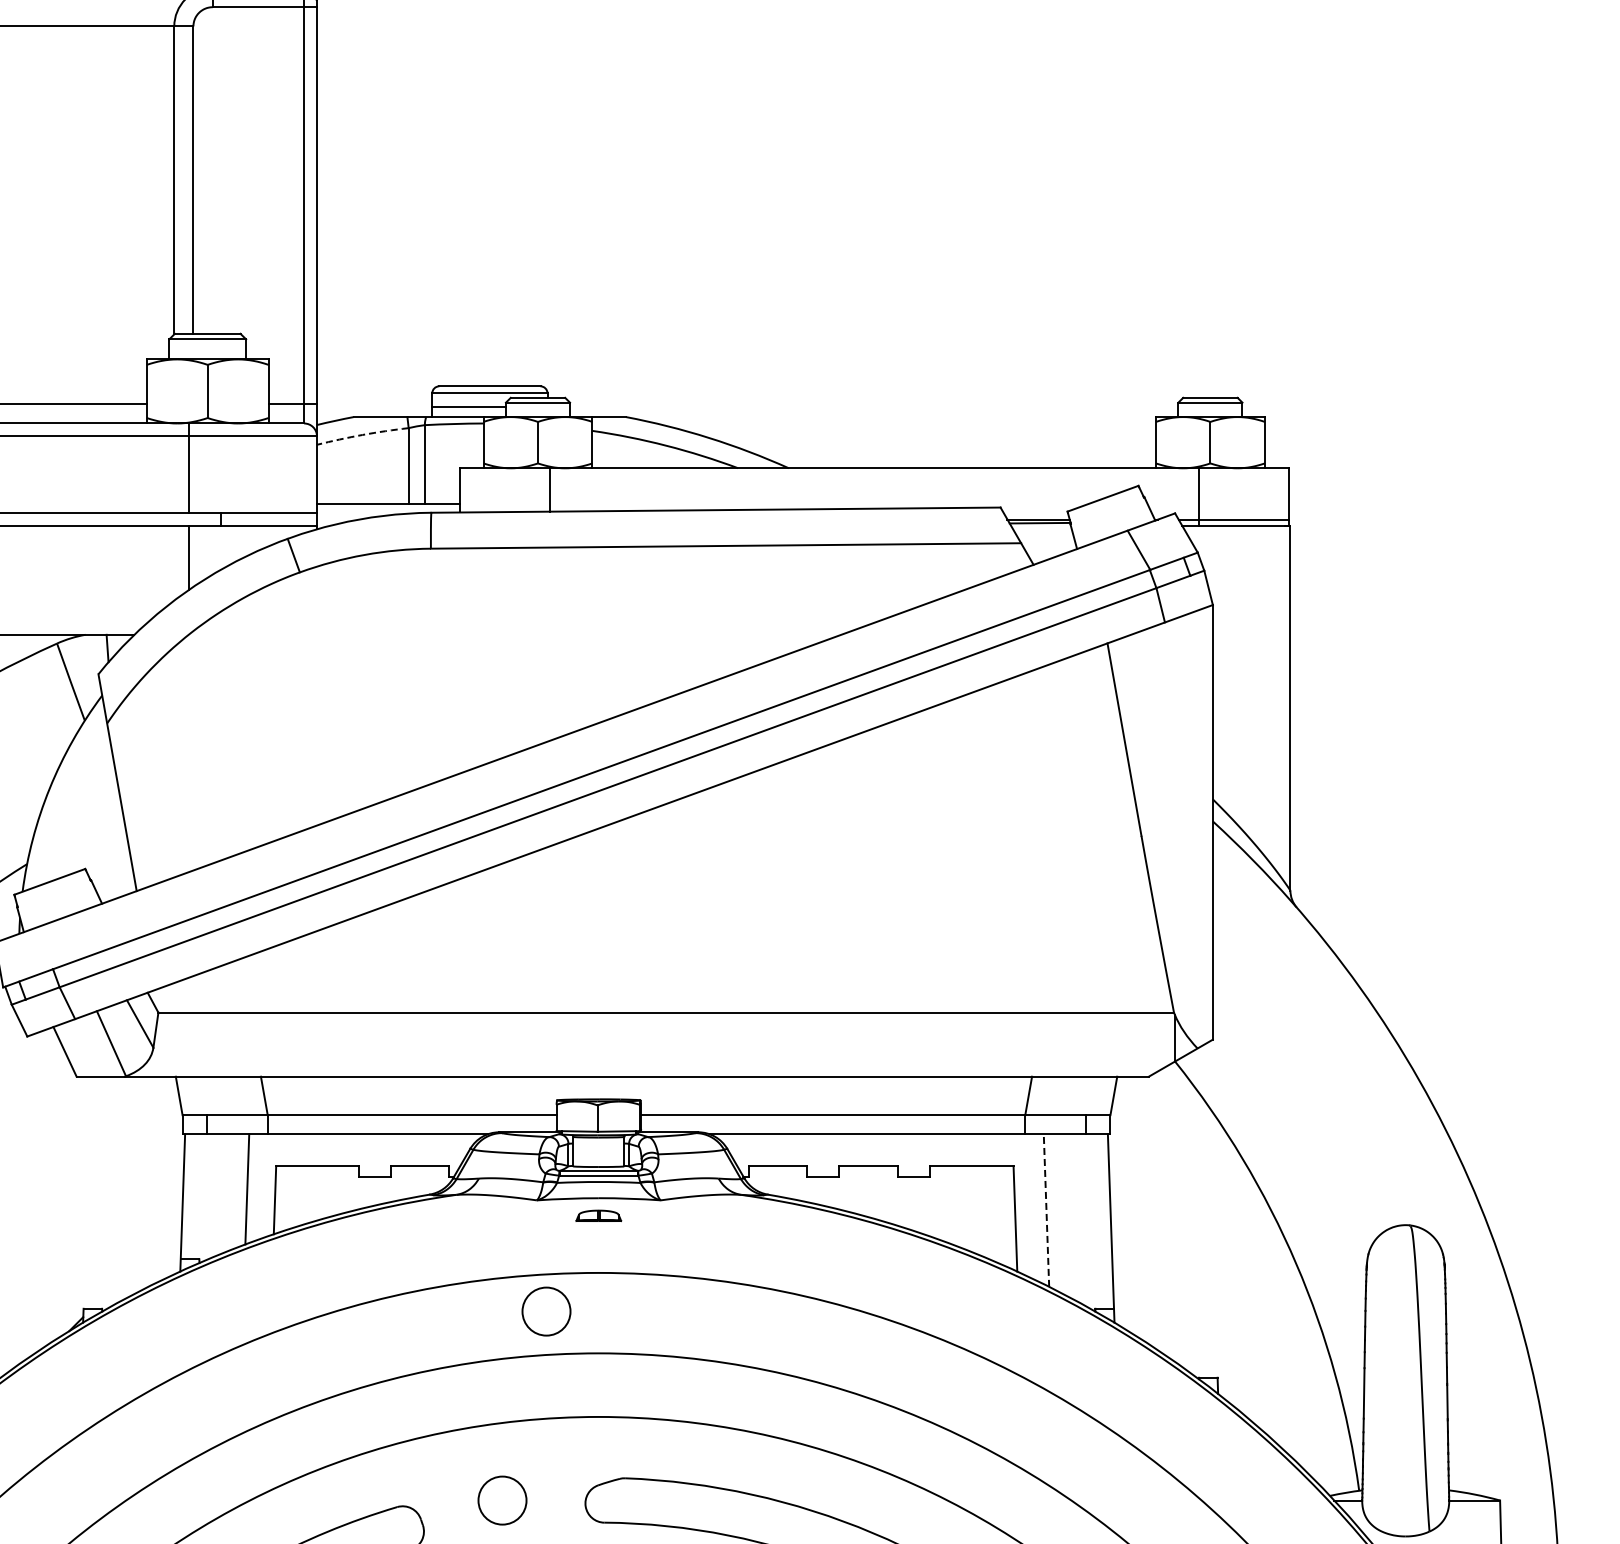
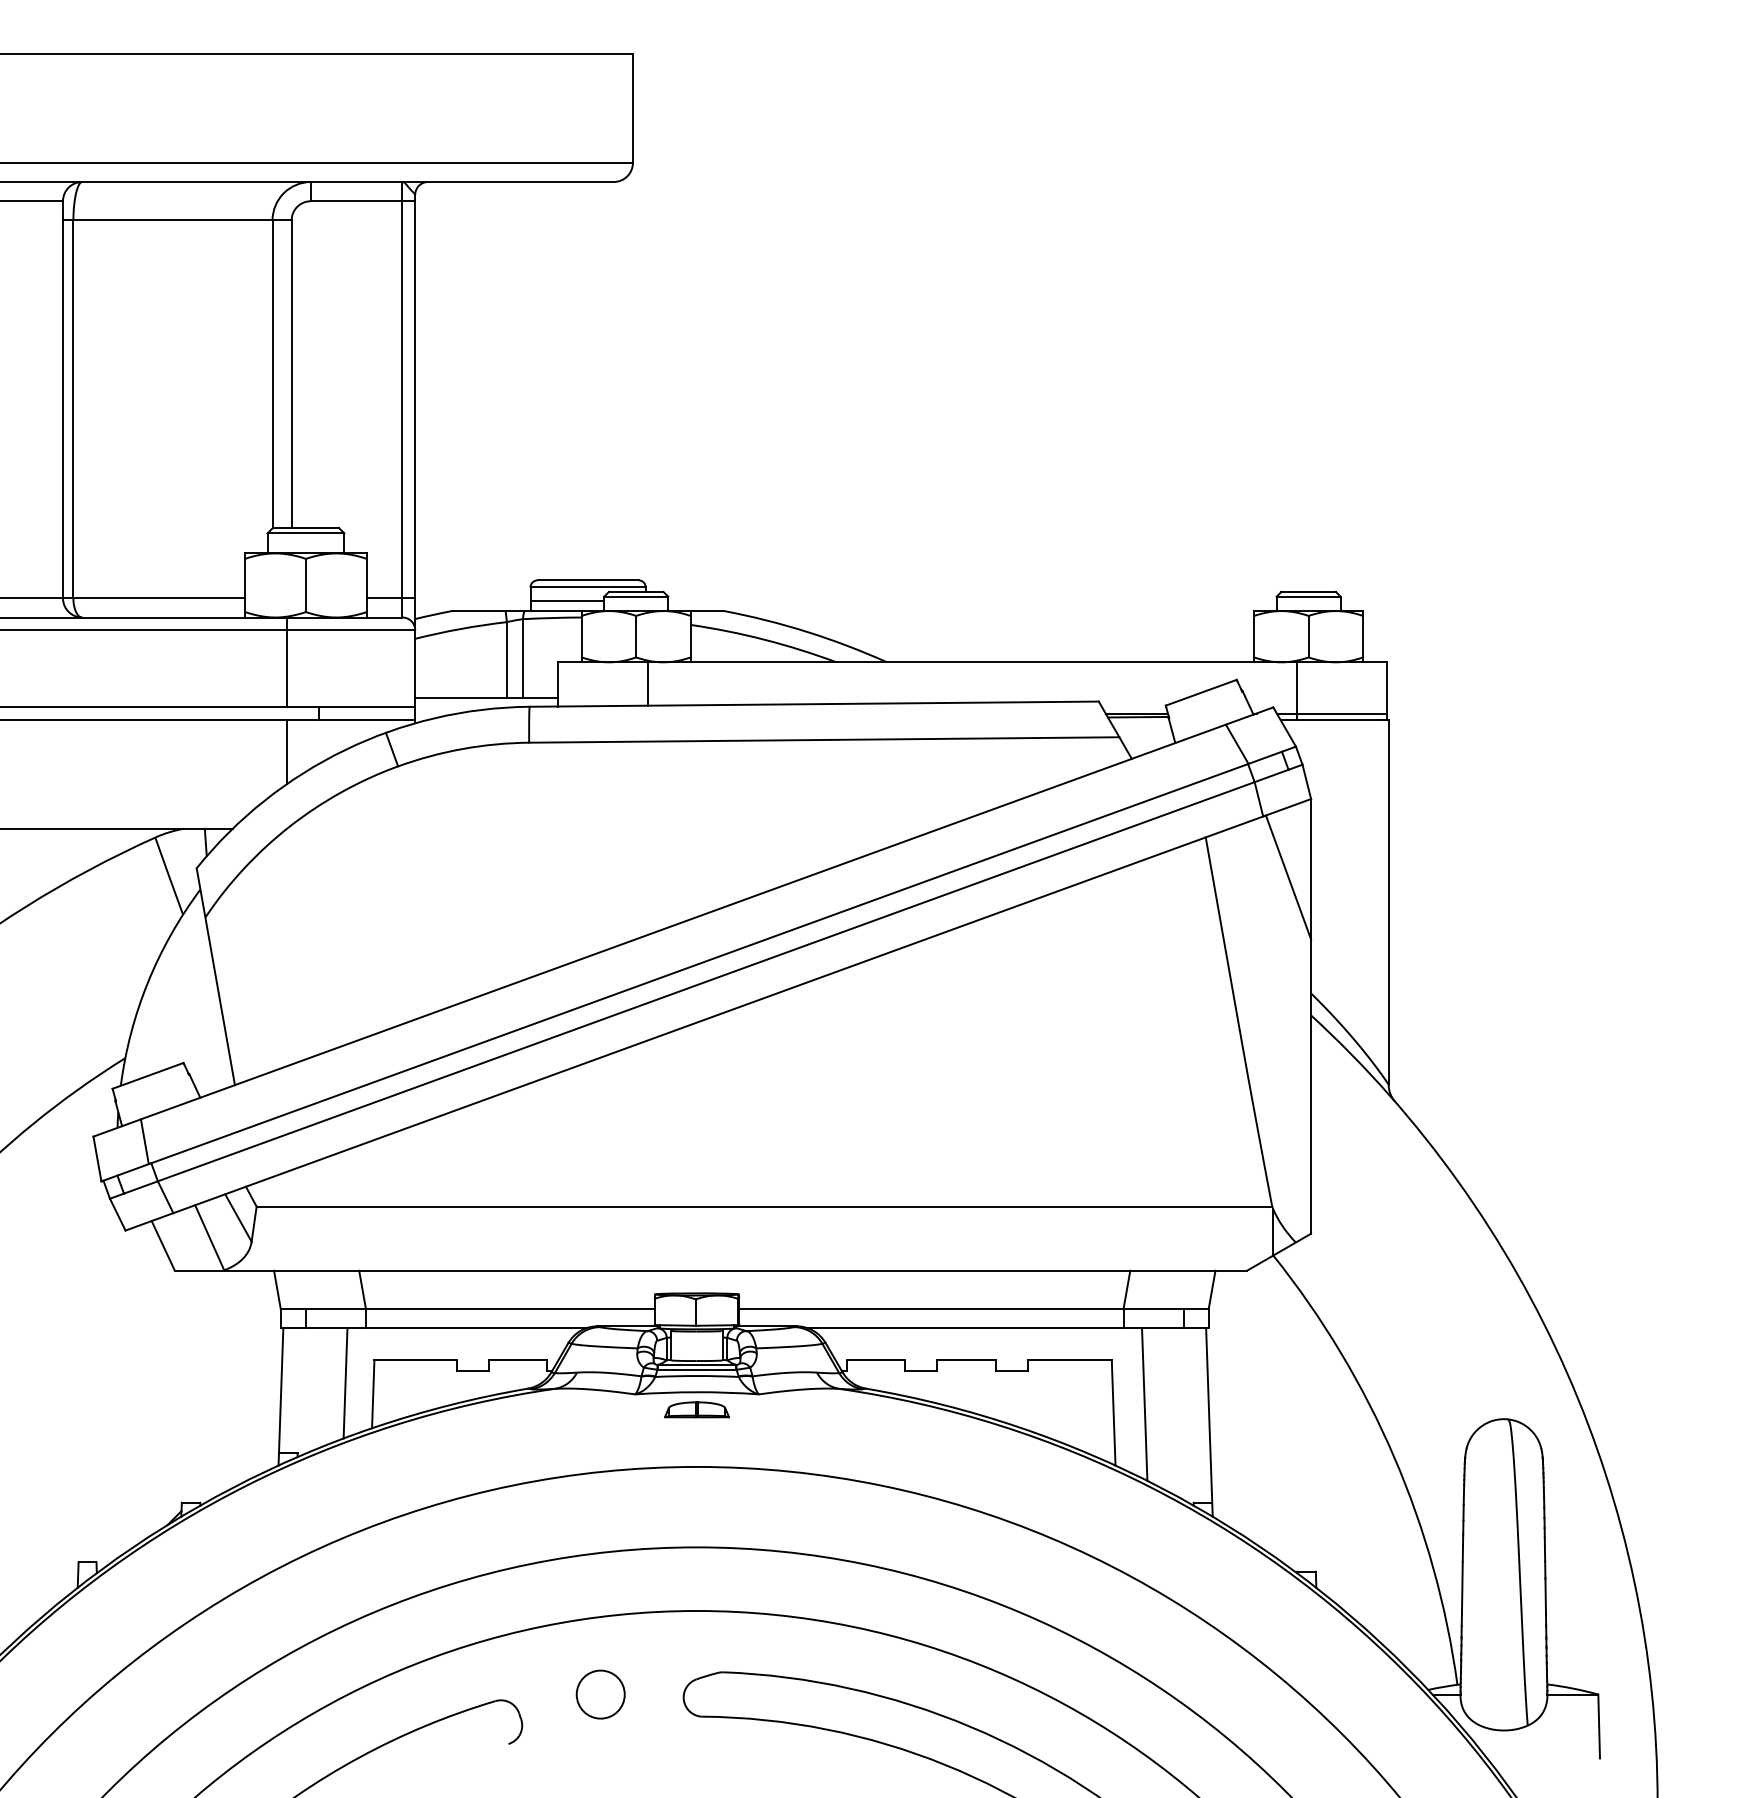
arc: (362, 435) -> (460, 629), dashed -> solid
line: (1190, 683) -> (1288, 877), added
line: (46, 947) -> (144, 1141), added
line: (1046, 1210) -> (1144, 1404), dashed -> solid
part: (598, 1215) -> (696, 1409), size x1.43
circle: (546, 1311) -> (644, 1505), removed

